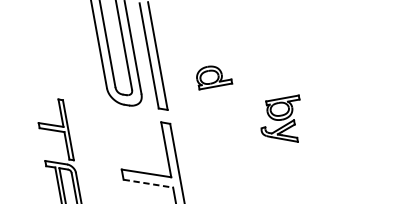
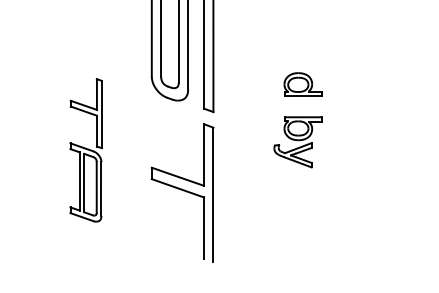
part: (213, 76) -> (302, 84), moved
part: (281, 121) -> (297, 142), moved
line: (148, 183) -> (177, 188), dashed -> solid

